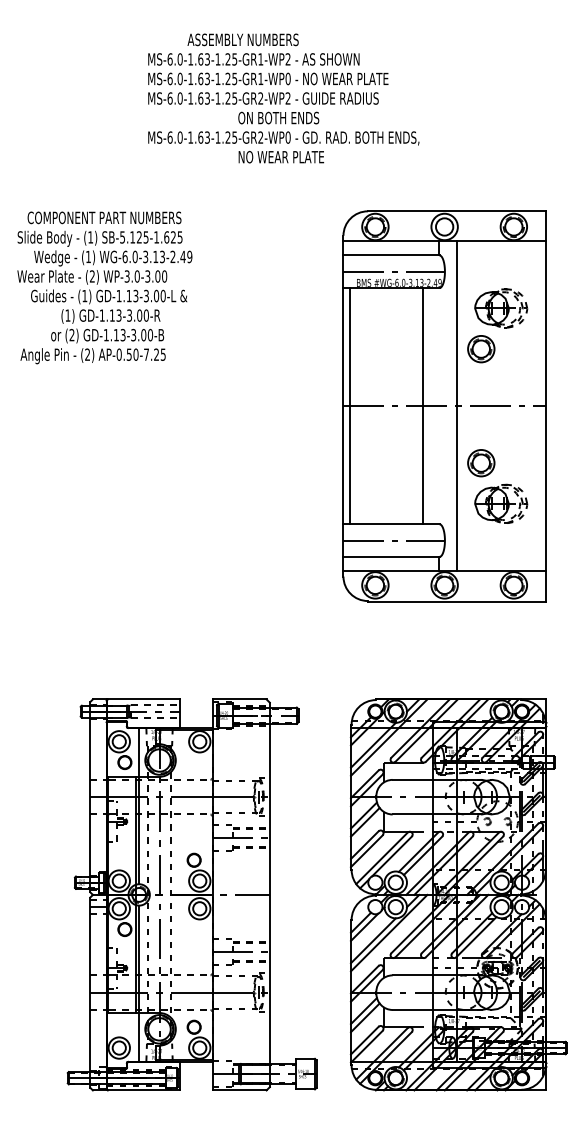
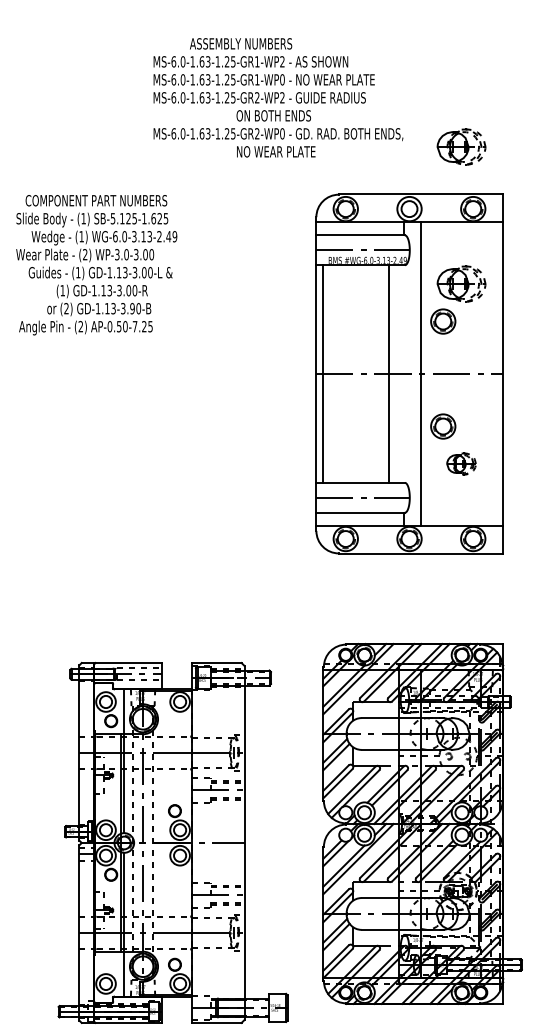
text: (283, 98) -> (278, 97), moved
part: (501, 158) -> (461, 146), added
text: (143, 334) -> (132, 308), GD-1.13-3.00-B -> GD-1.13-3.90-B
part: (501, 503) -> (461, 463), size x0.6
part: (191, 894) -> (172, 842), moved

